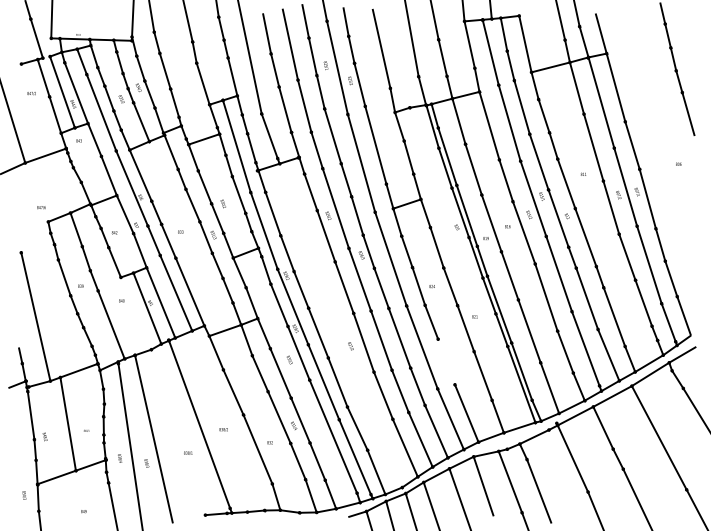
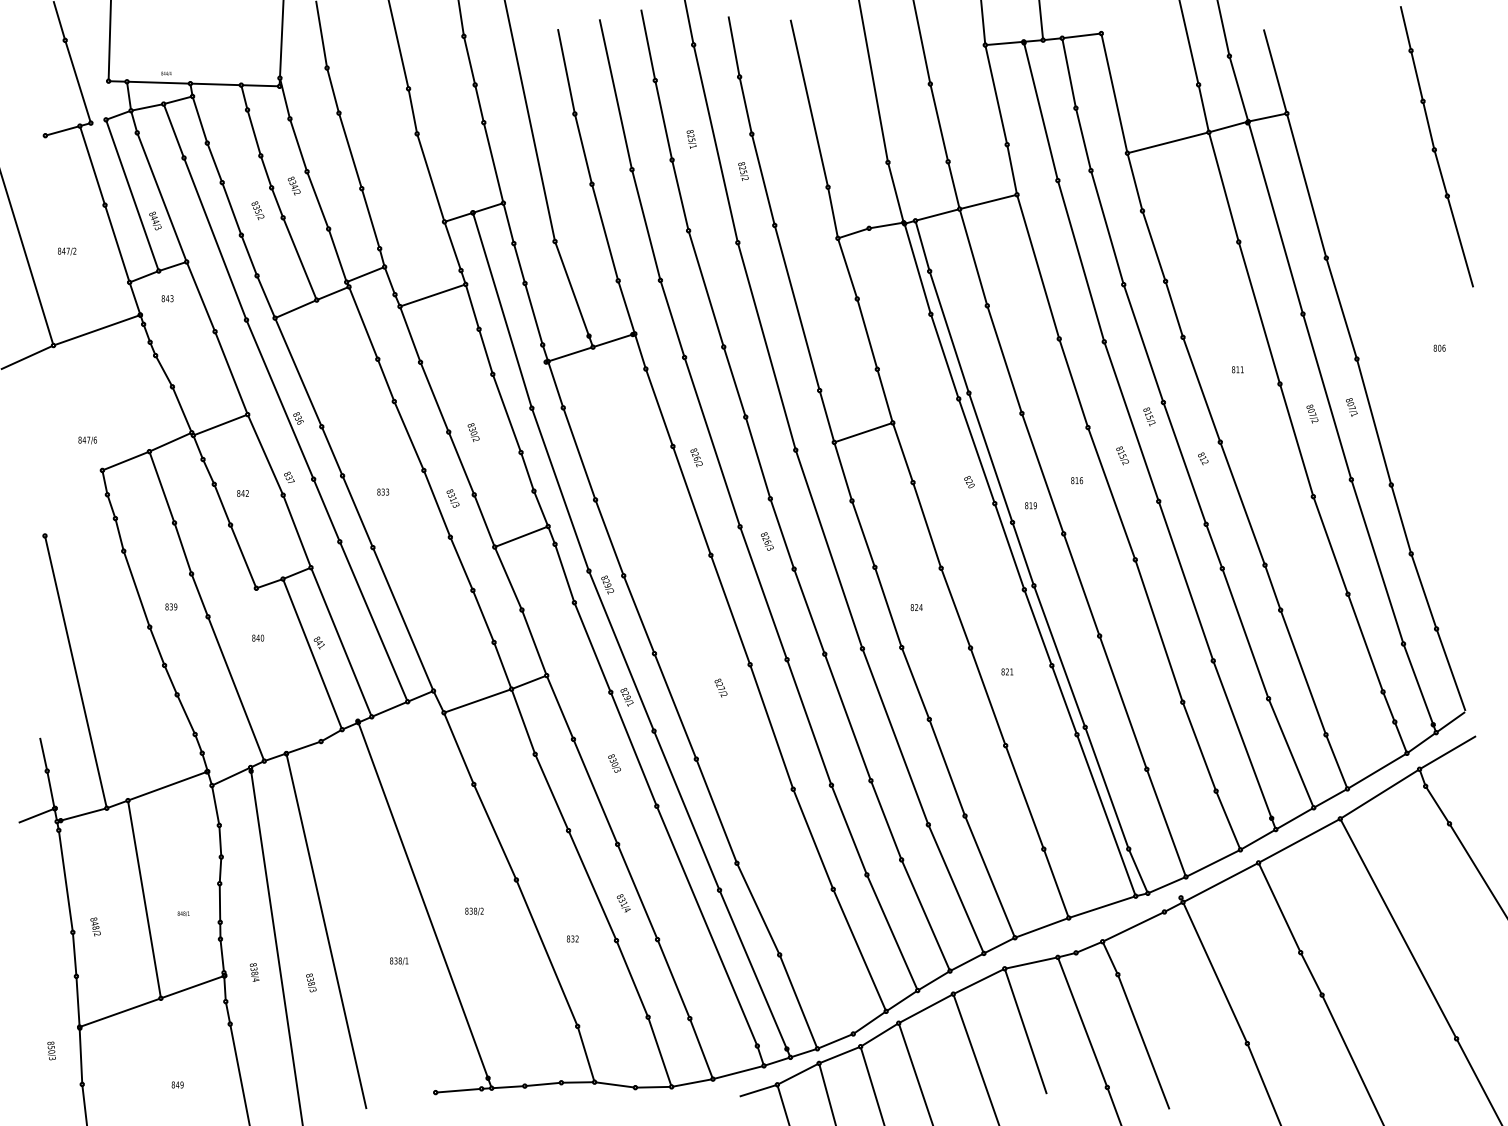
text: (31, 93) -> (66, 251), moved
text: (350, 346) -> (720, 688), moved
line: (446, 362) -> (947, 768), added

